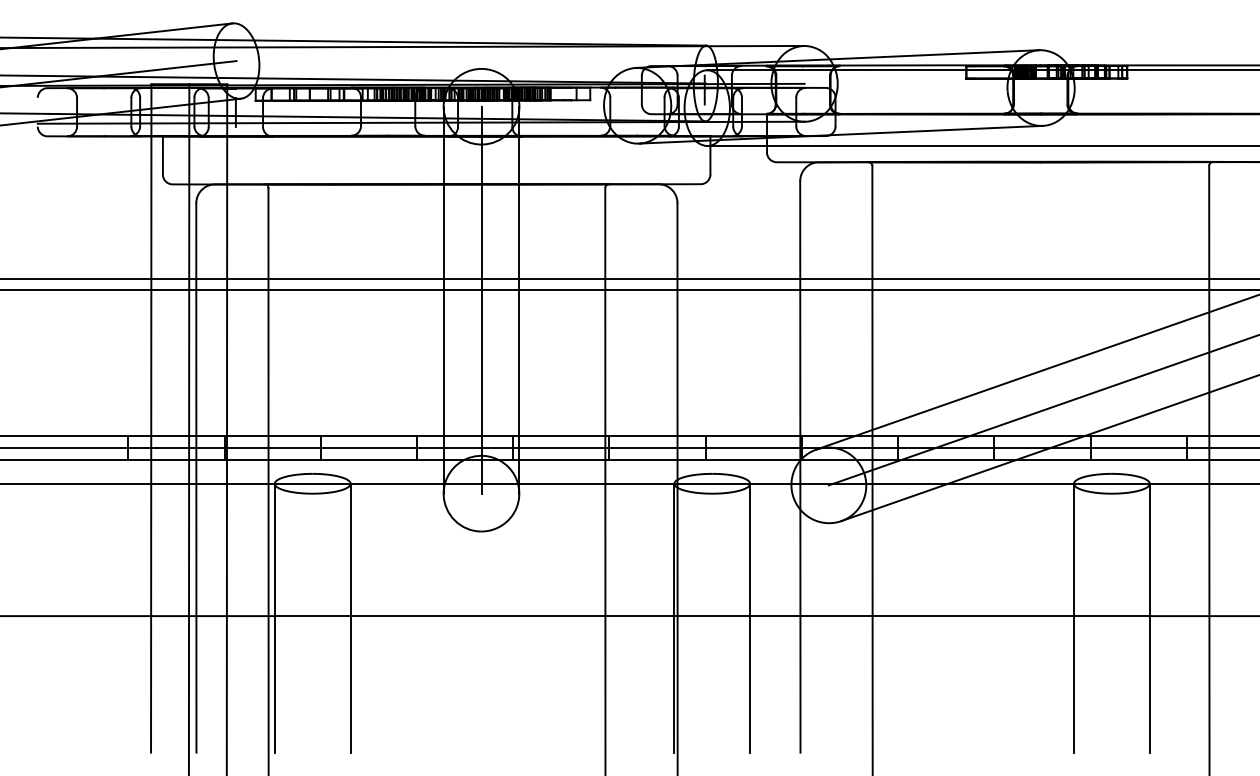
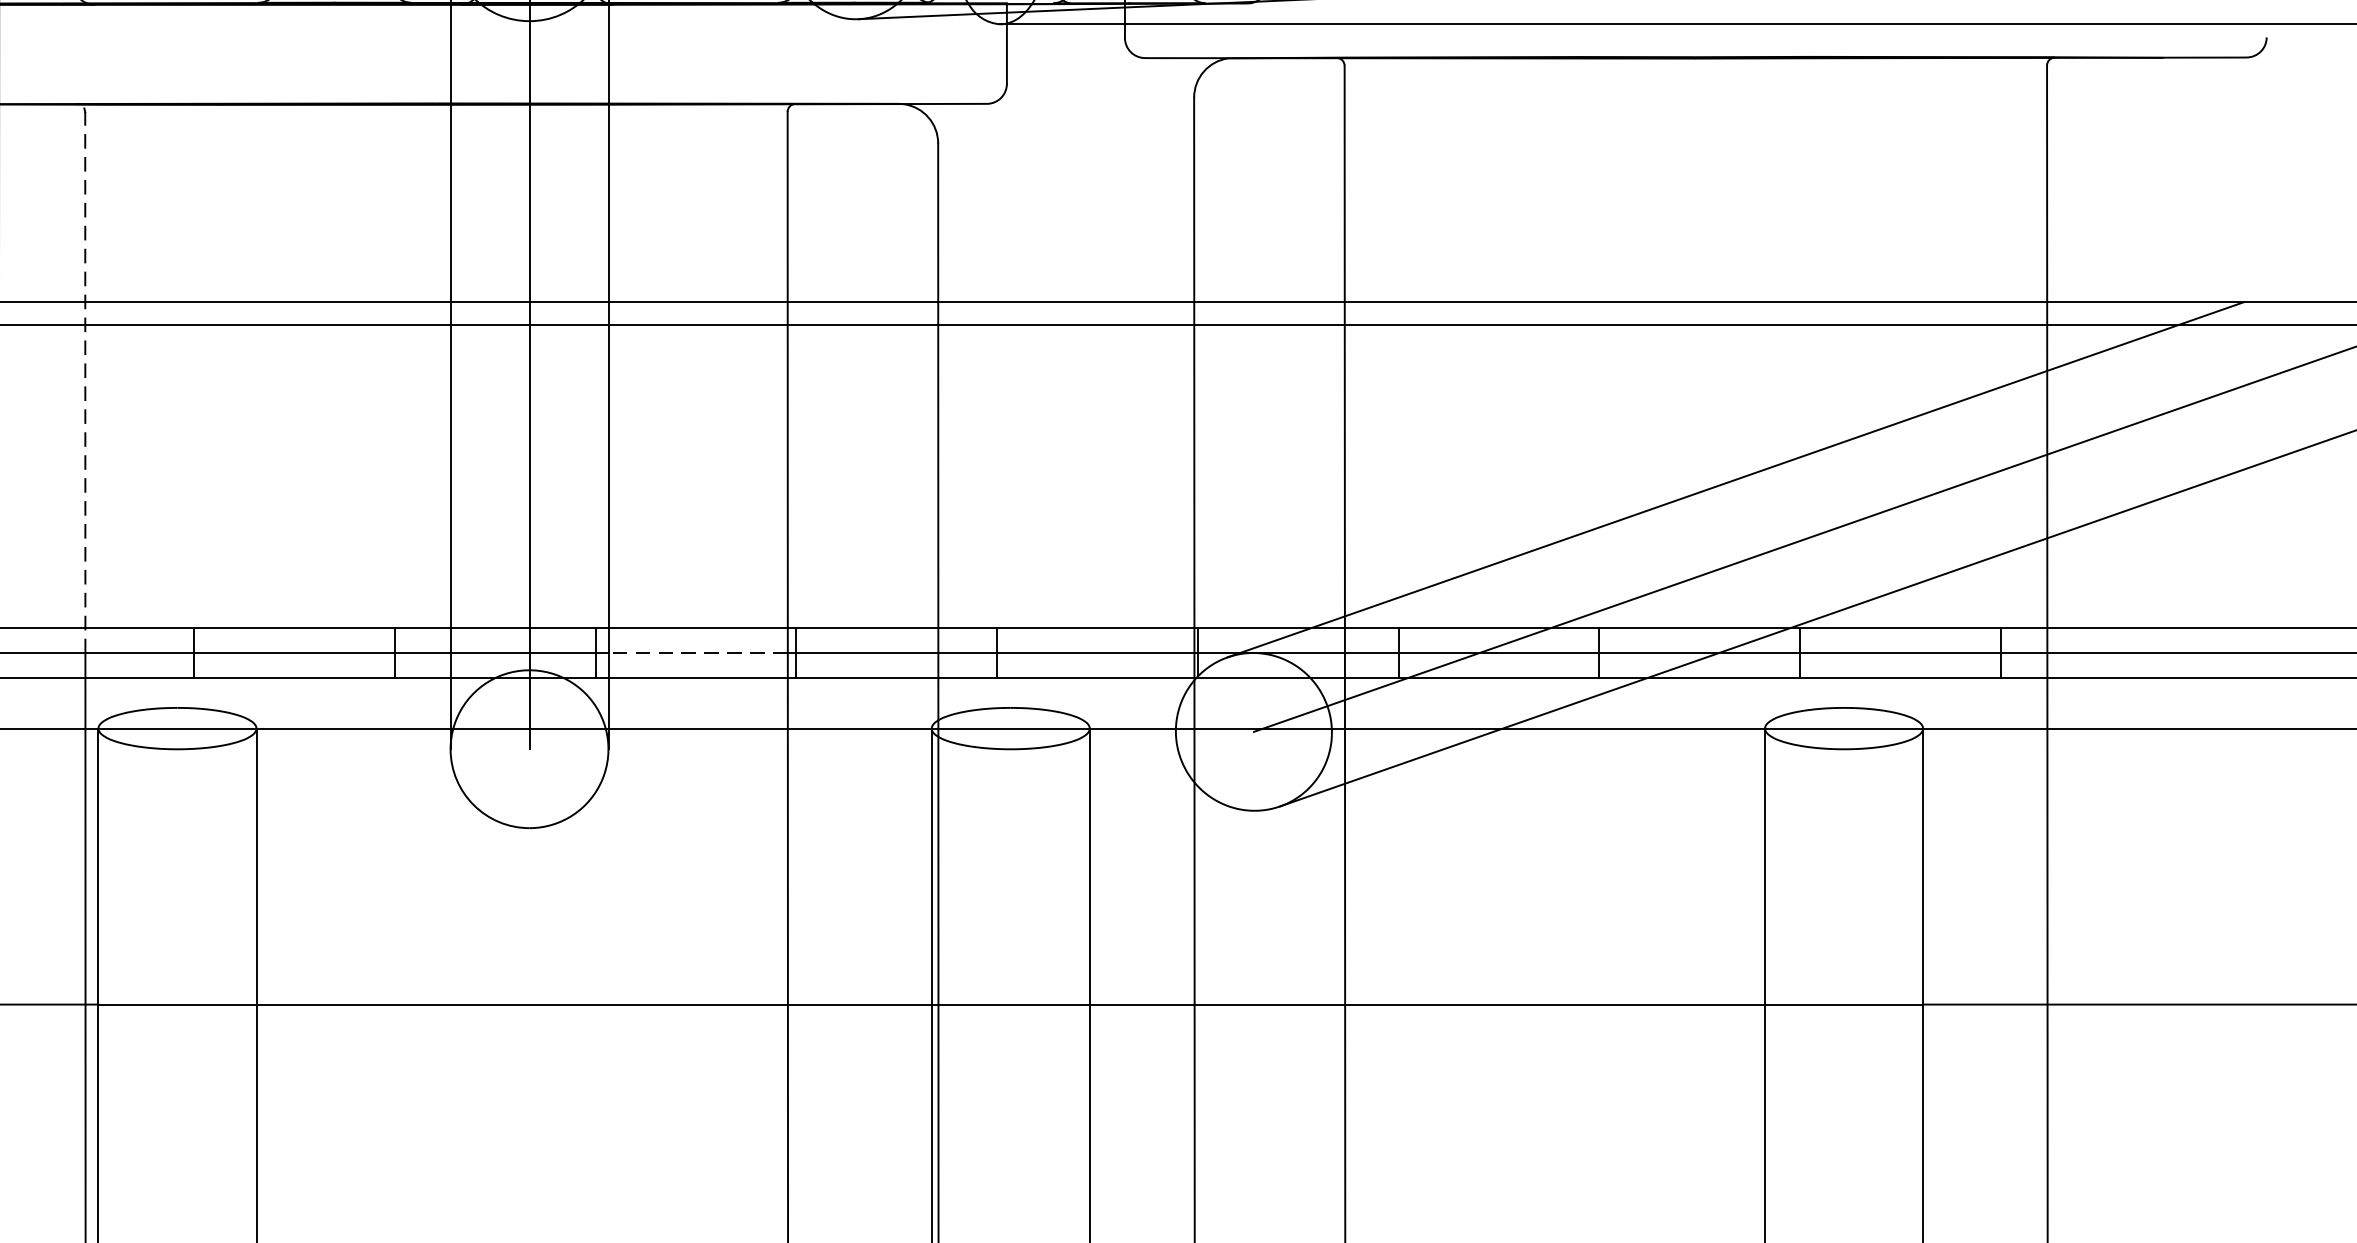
line: (268, 317) -> (85, 381), solid -> dashed
line: (562, 447) -> (698, 652), solid -> dashed

